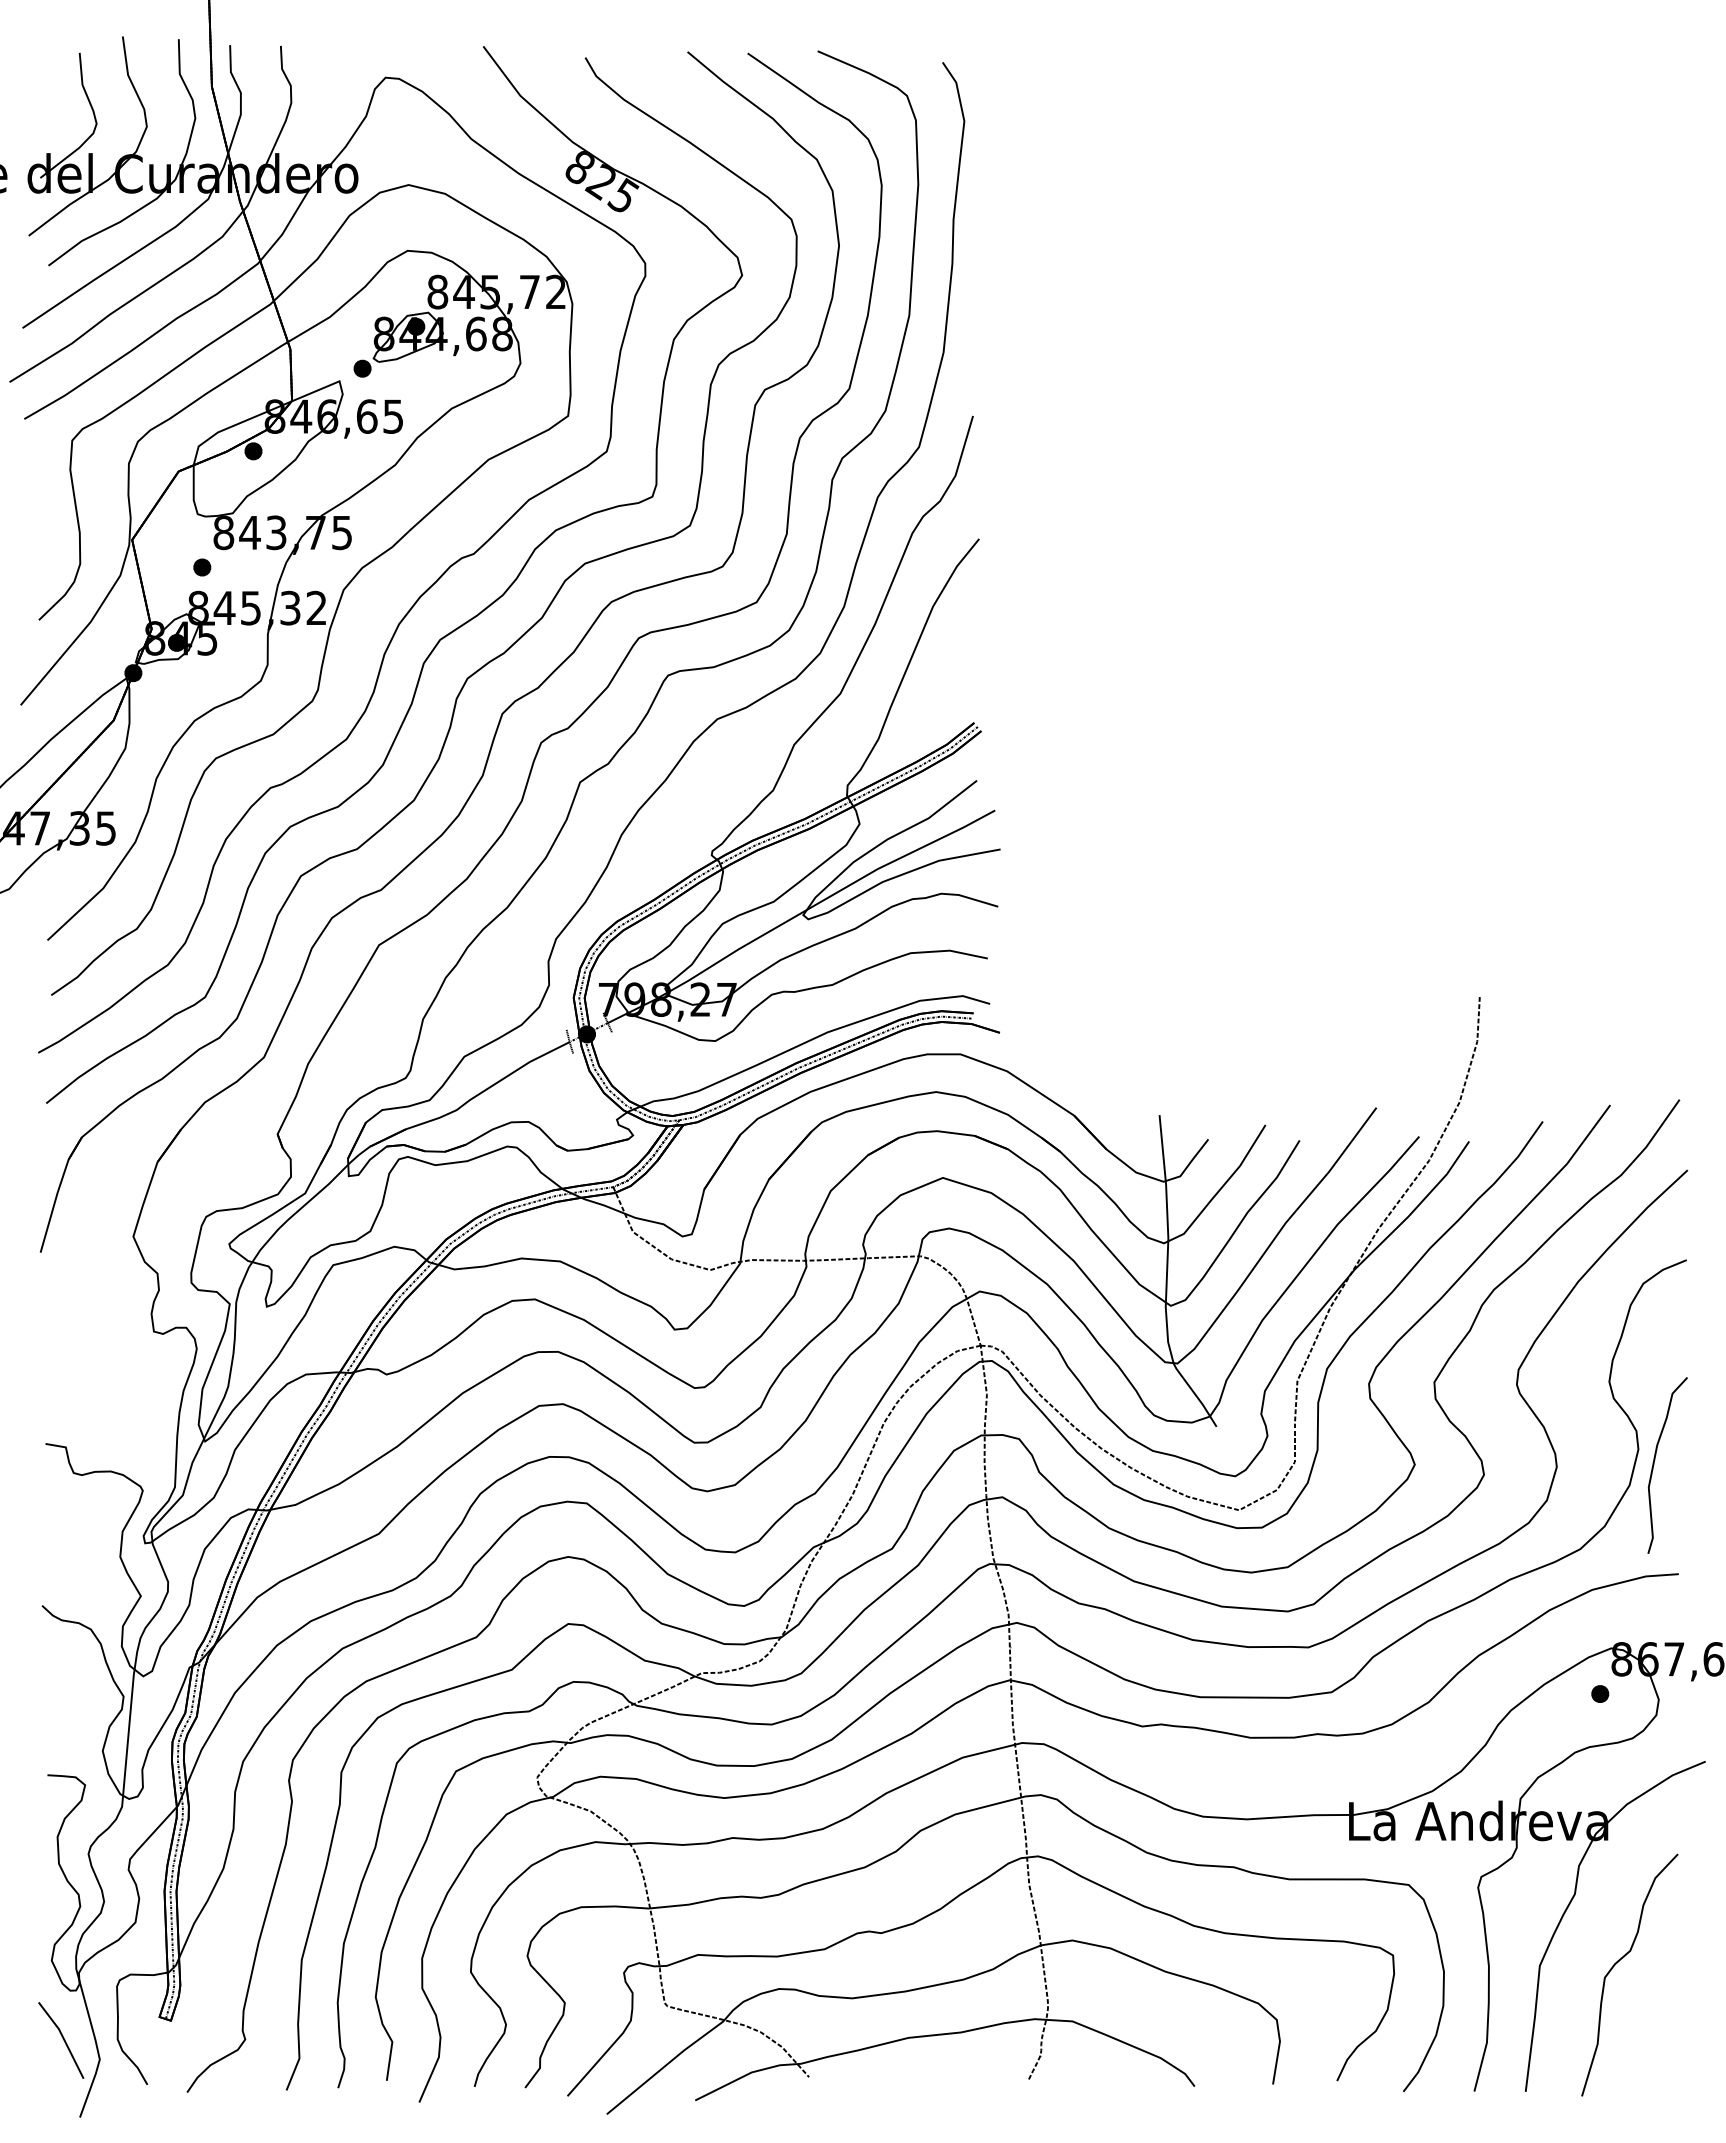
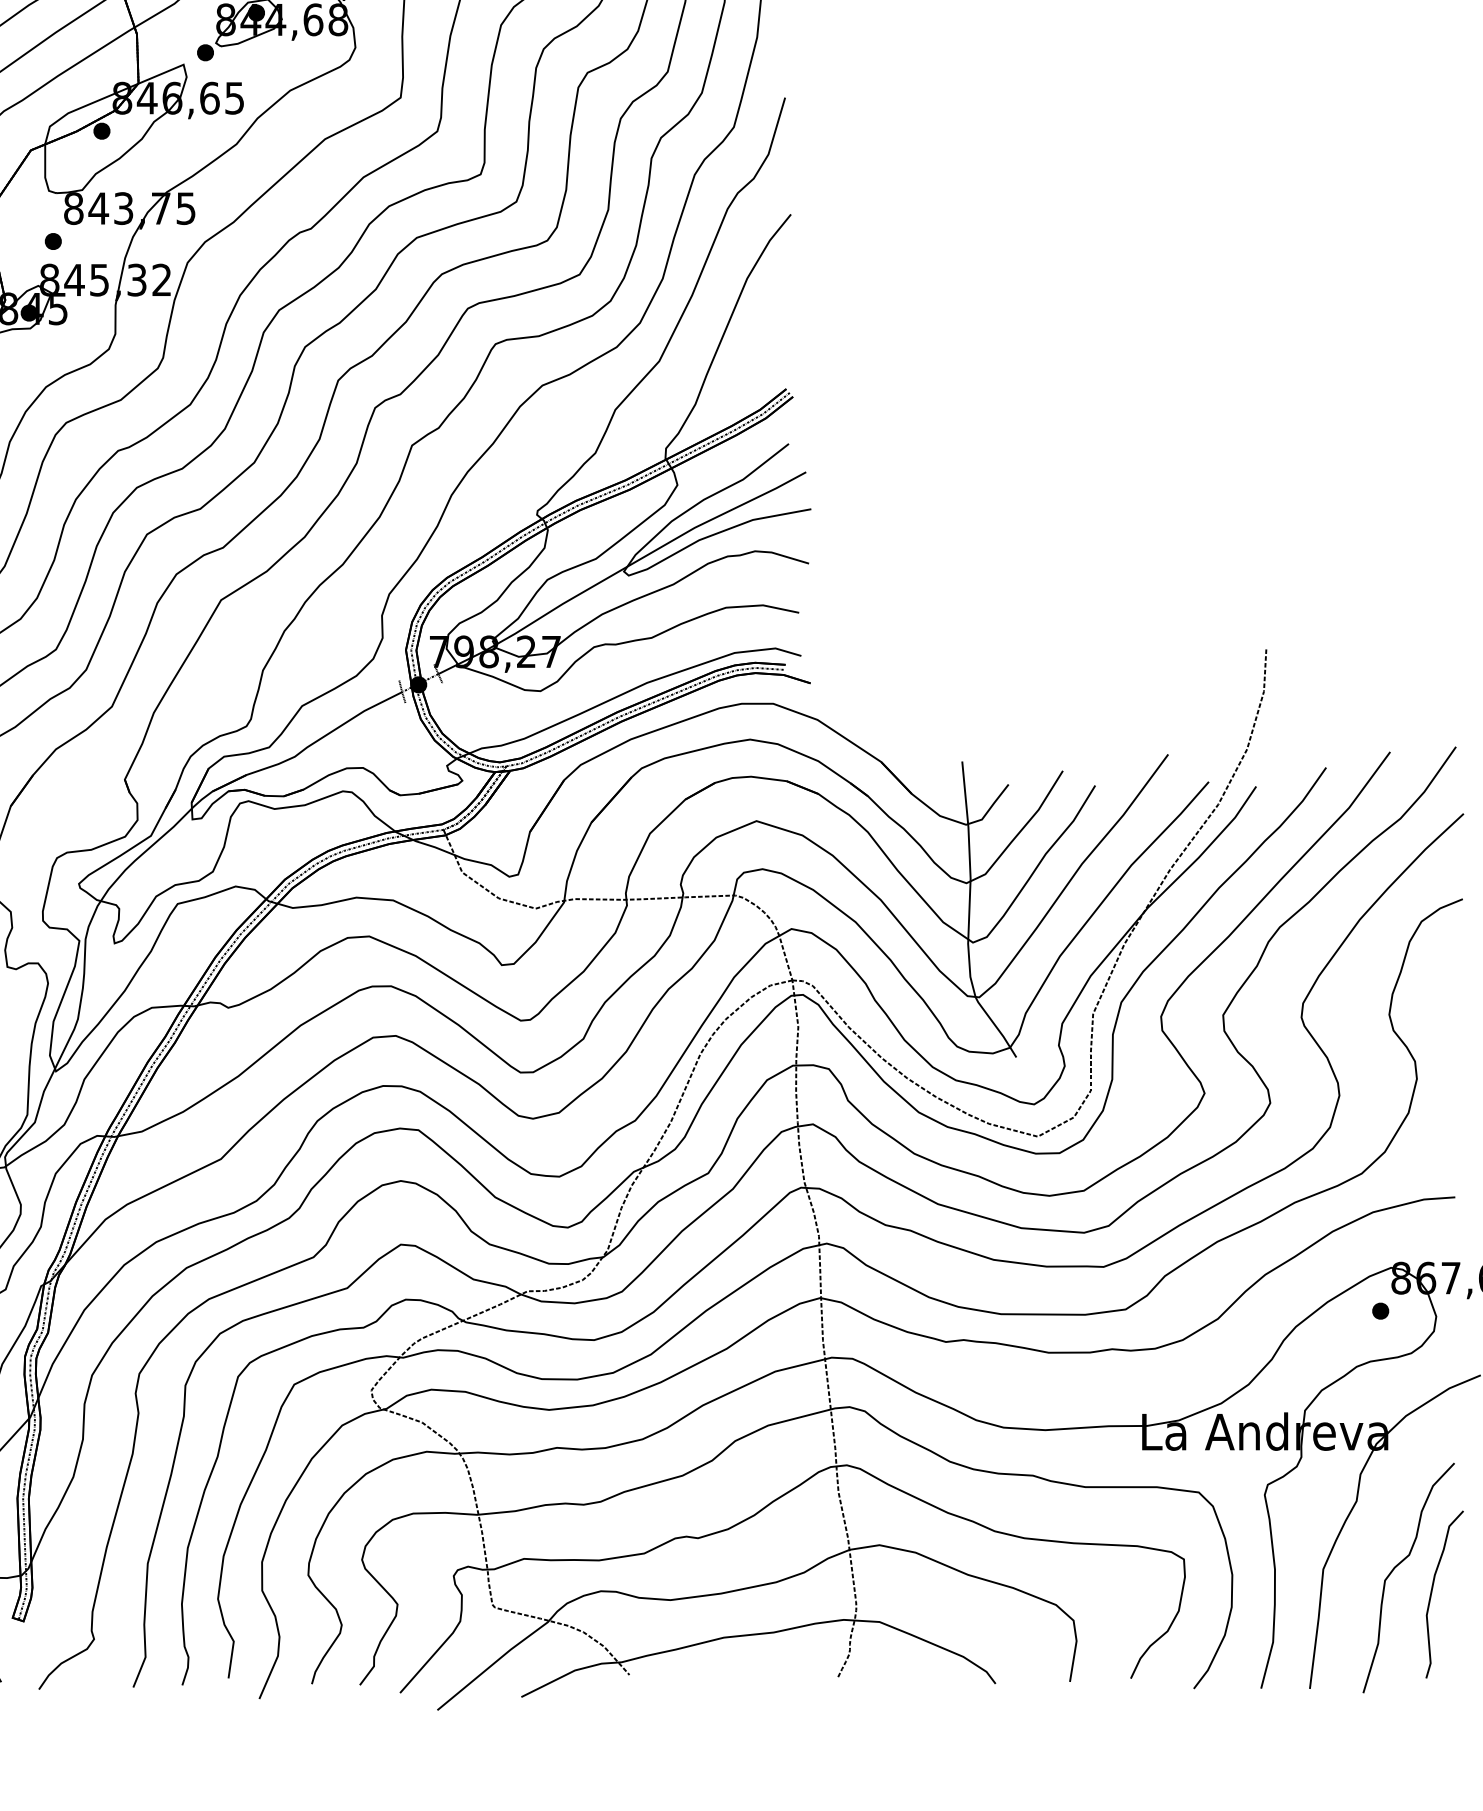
curve: (1655, 1460) -> (1433, 1589), moved

